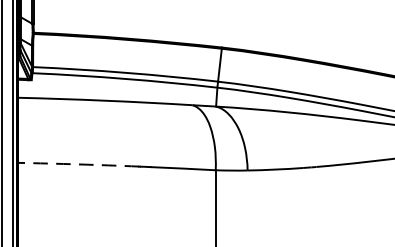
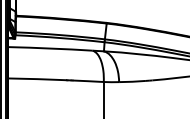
arc: (78, 165) -> (37, 79), dashed -> solid

